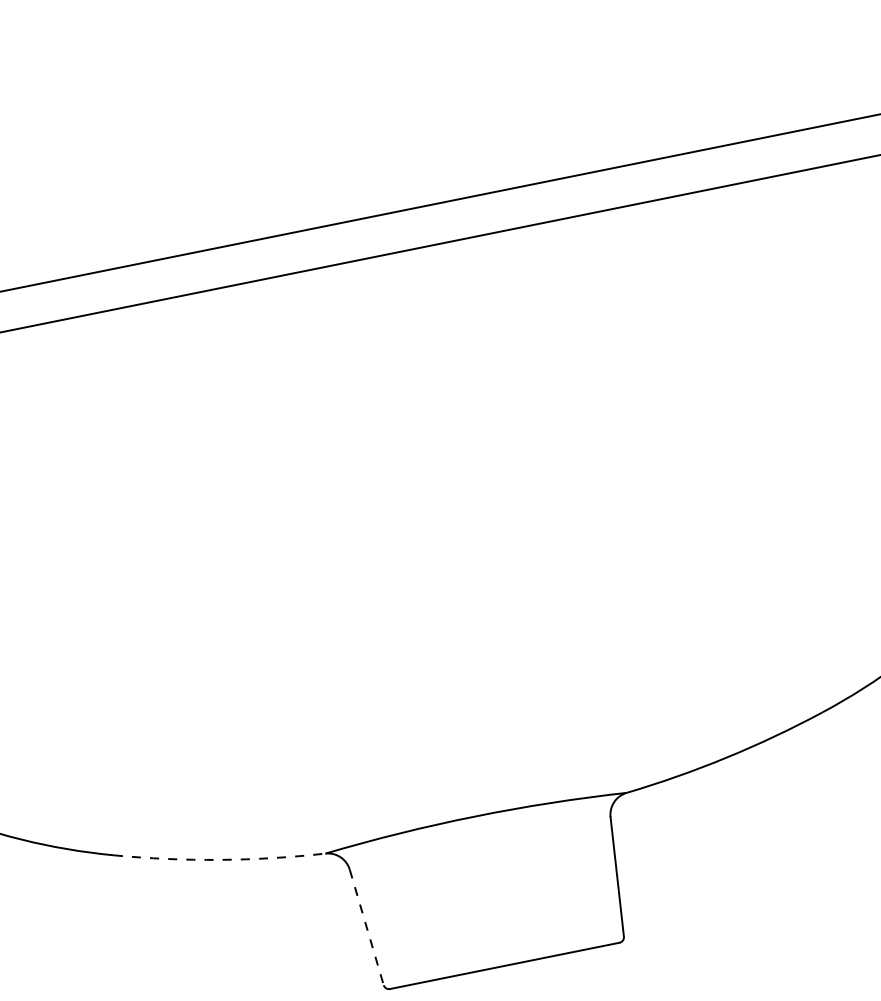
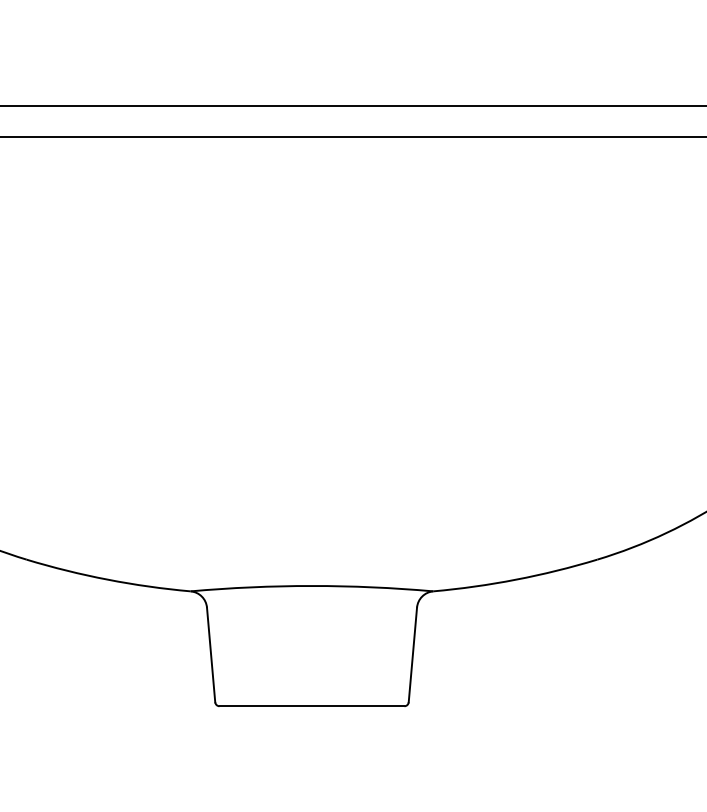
arc: (219, 859) -> (107, 579), dashed -> solid
line: (367, 926) -> (211, 654), dashed -> solid

